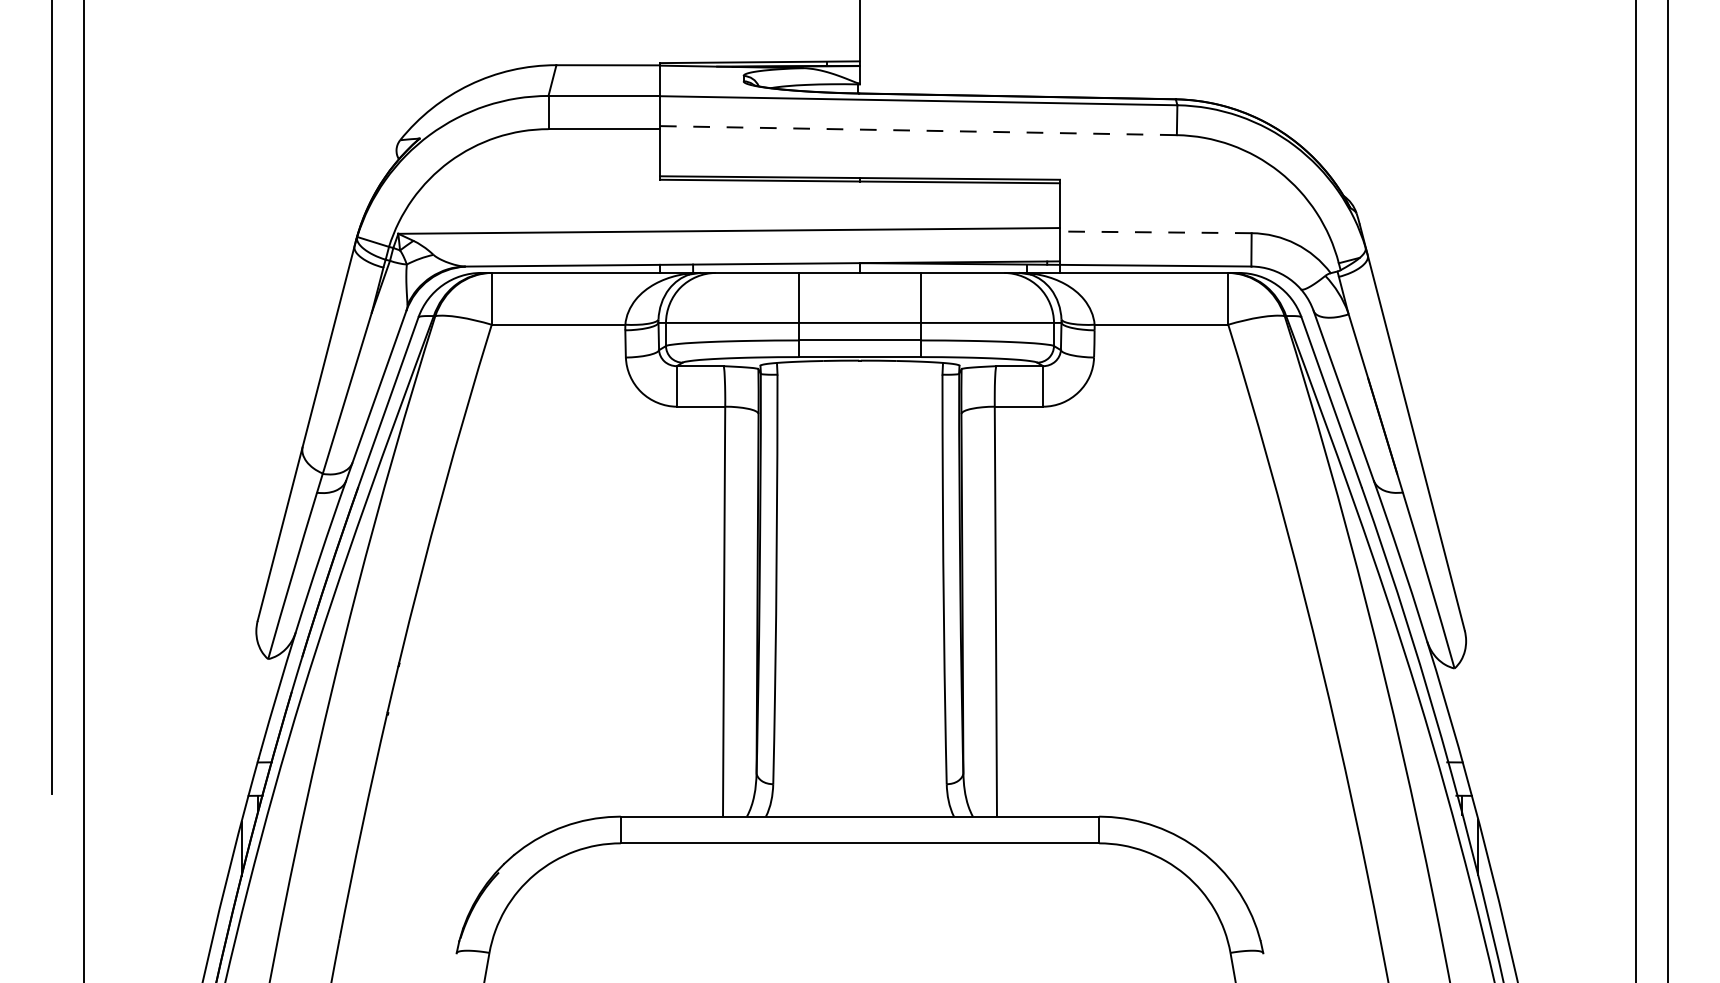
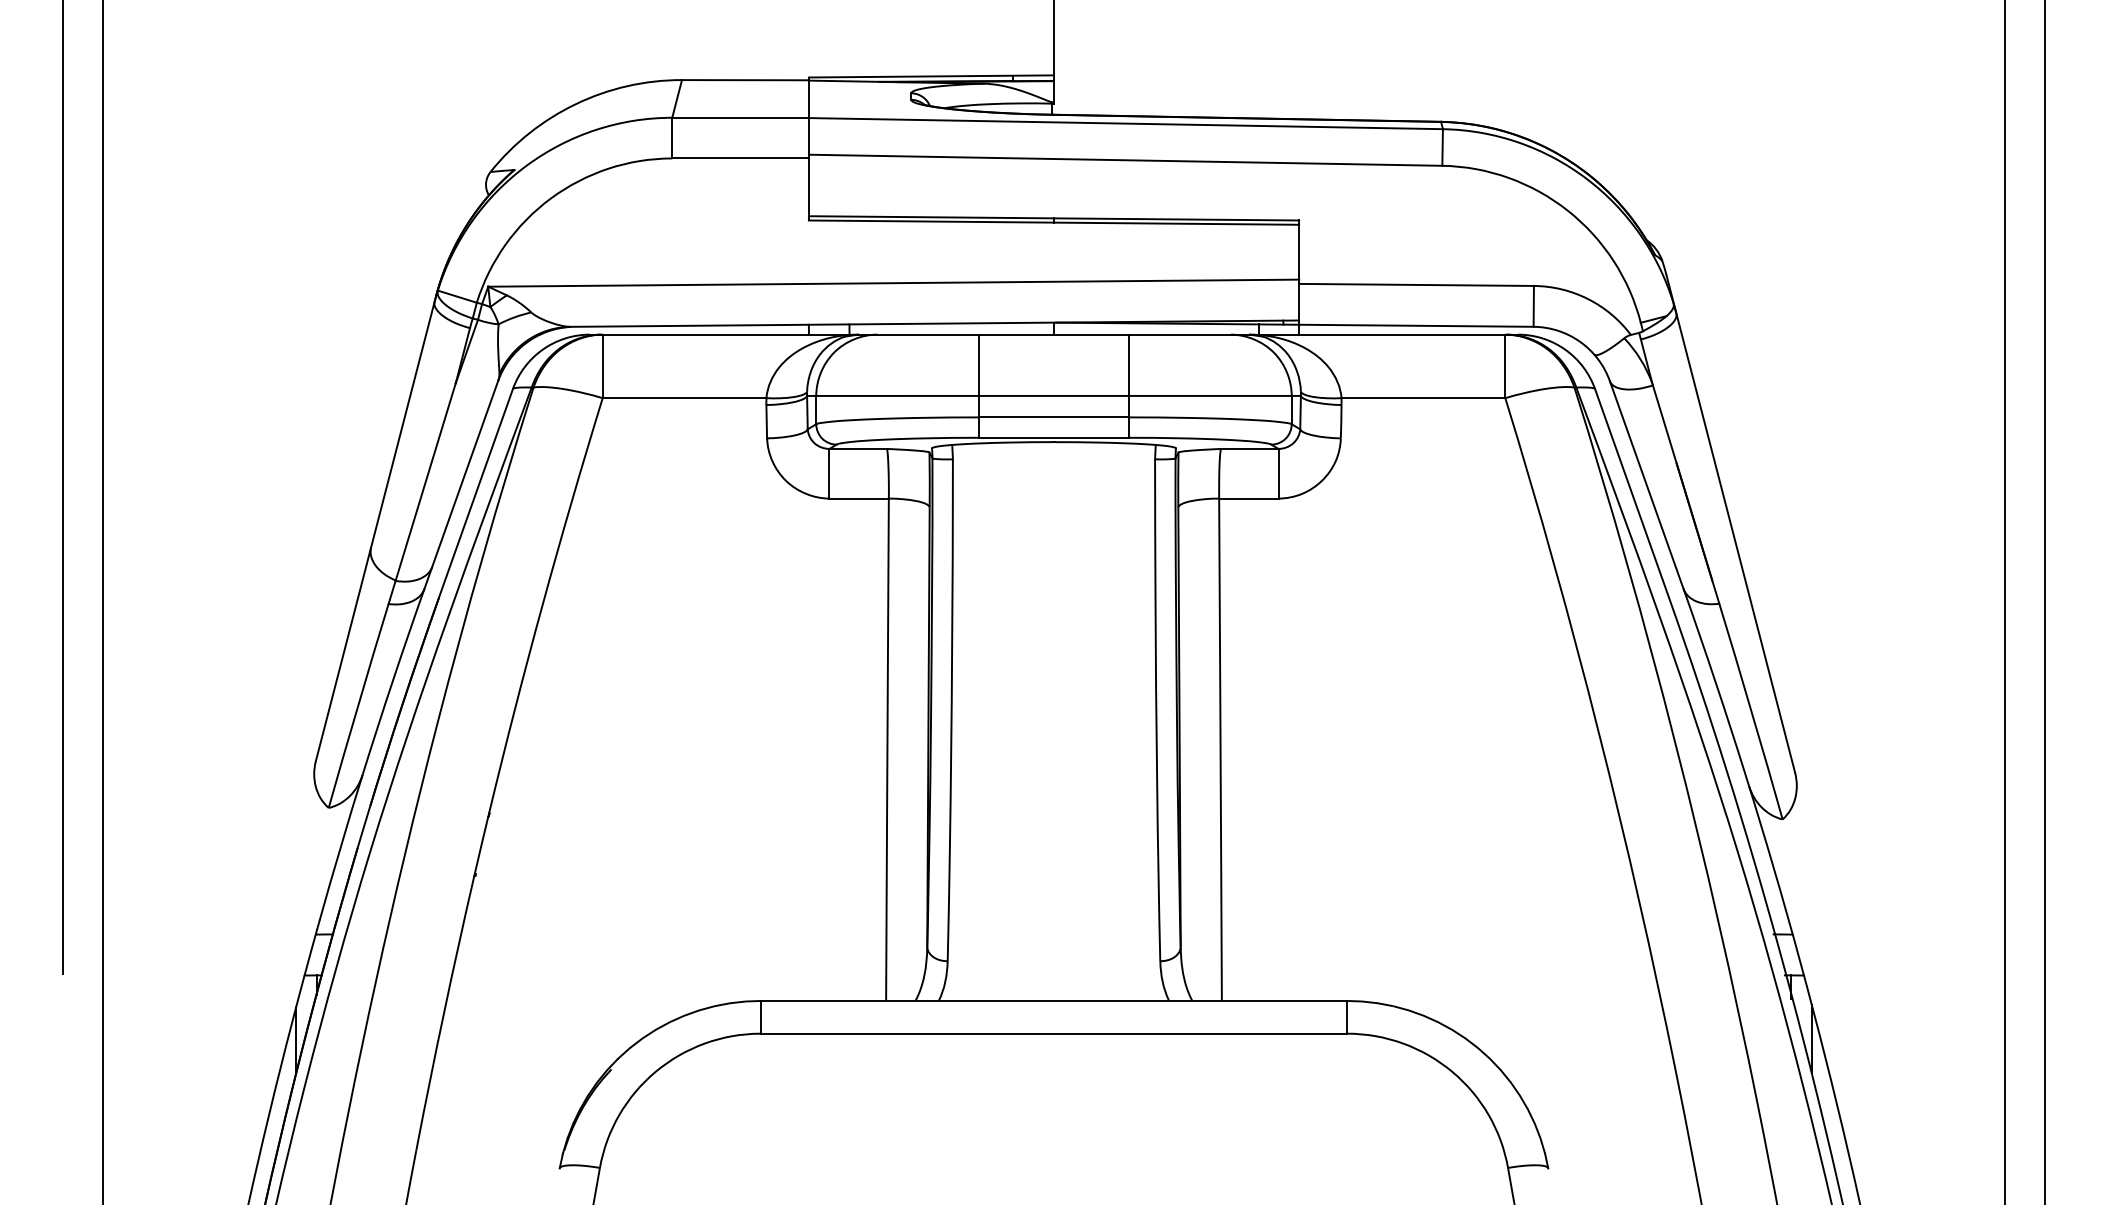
line: (918, 130) -> (1125, 160), dashed -> solid
line: (1155, 232) -> (1416, 285), dashed -> solid

